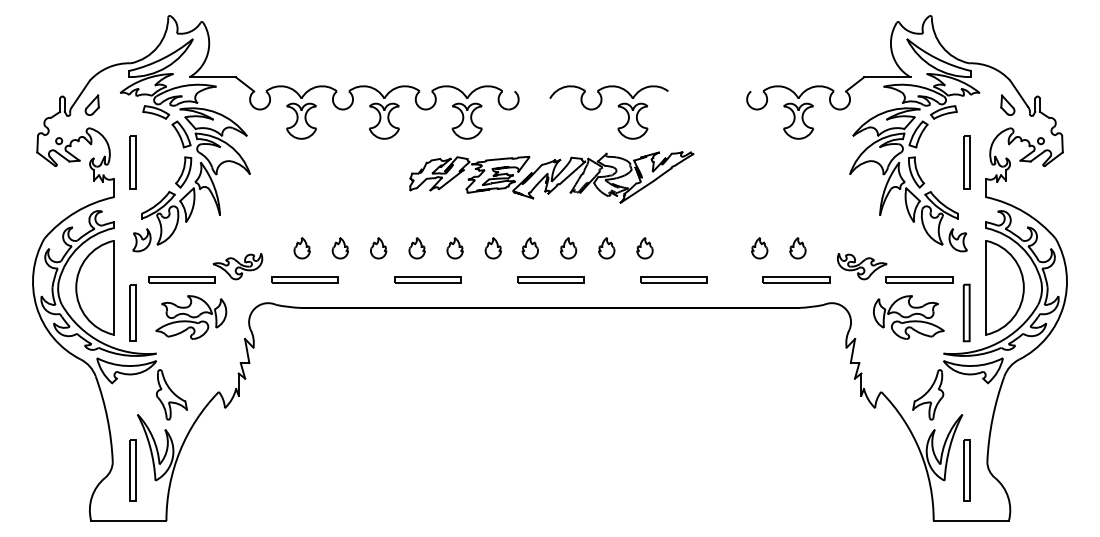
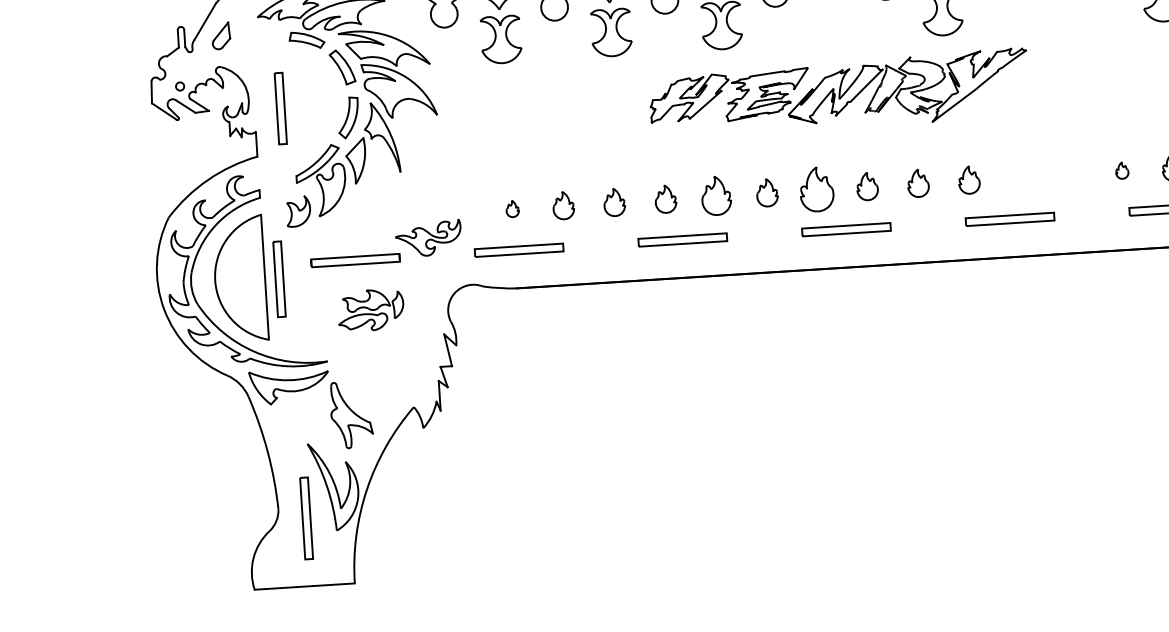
part: (301, 248) -> (511, 209), size x0.6
part: (454, 248) -> (715, 196), size x1.4
part: (529, 248) -> (815, 190), size x1.6
part: (759, 248) -> (1121, 170), size x0.6
part: (132, 312) -> (278, 278), moved
part: (191, 317) -> (371, 310), size x0.7

